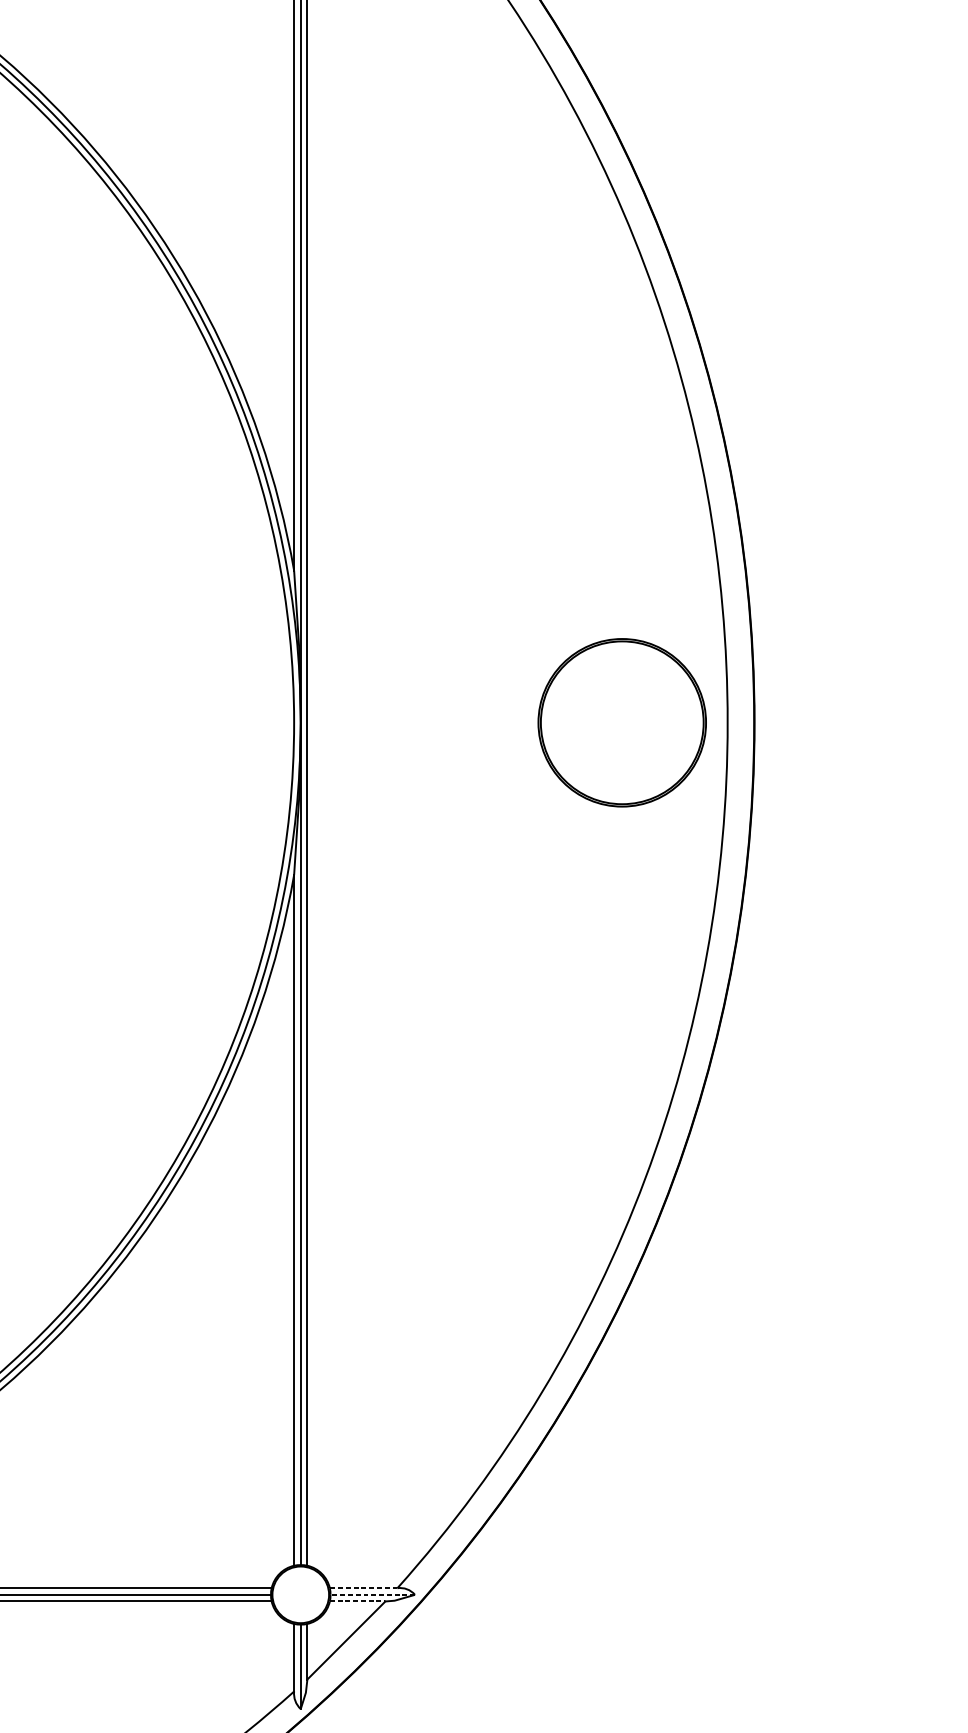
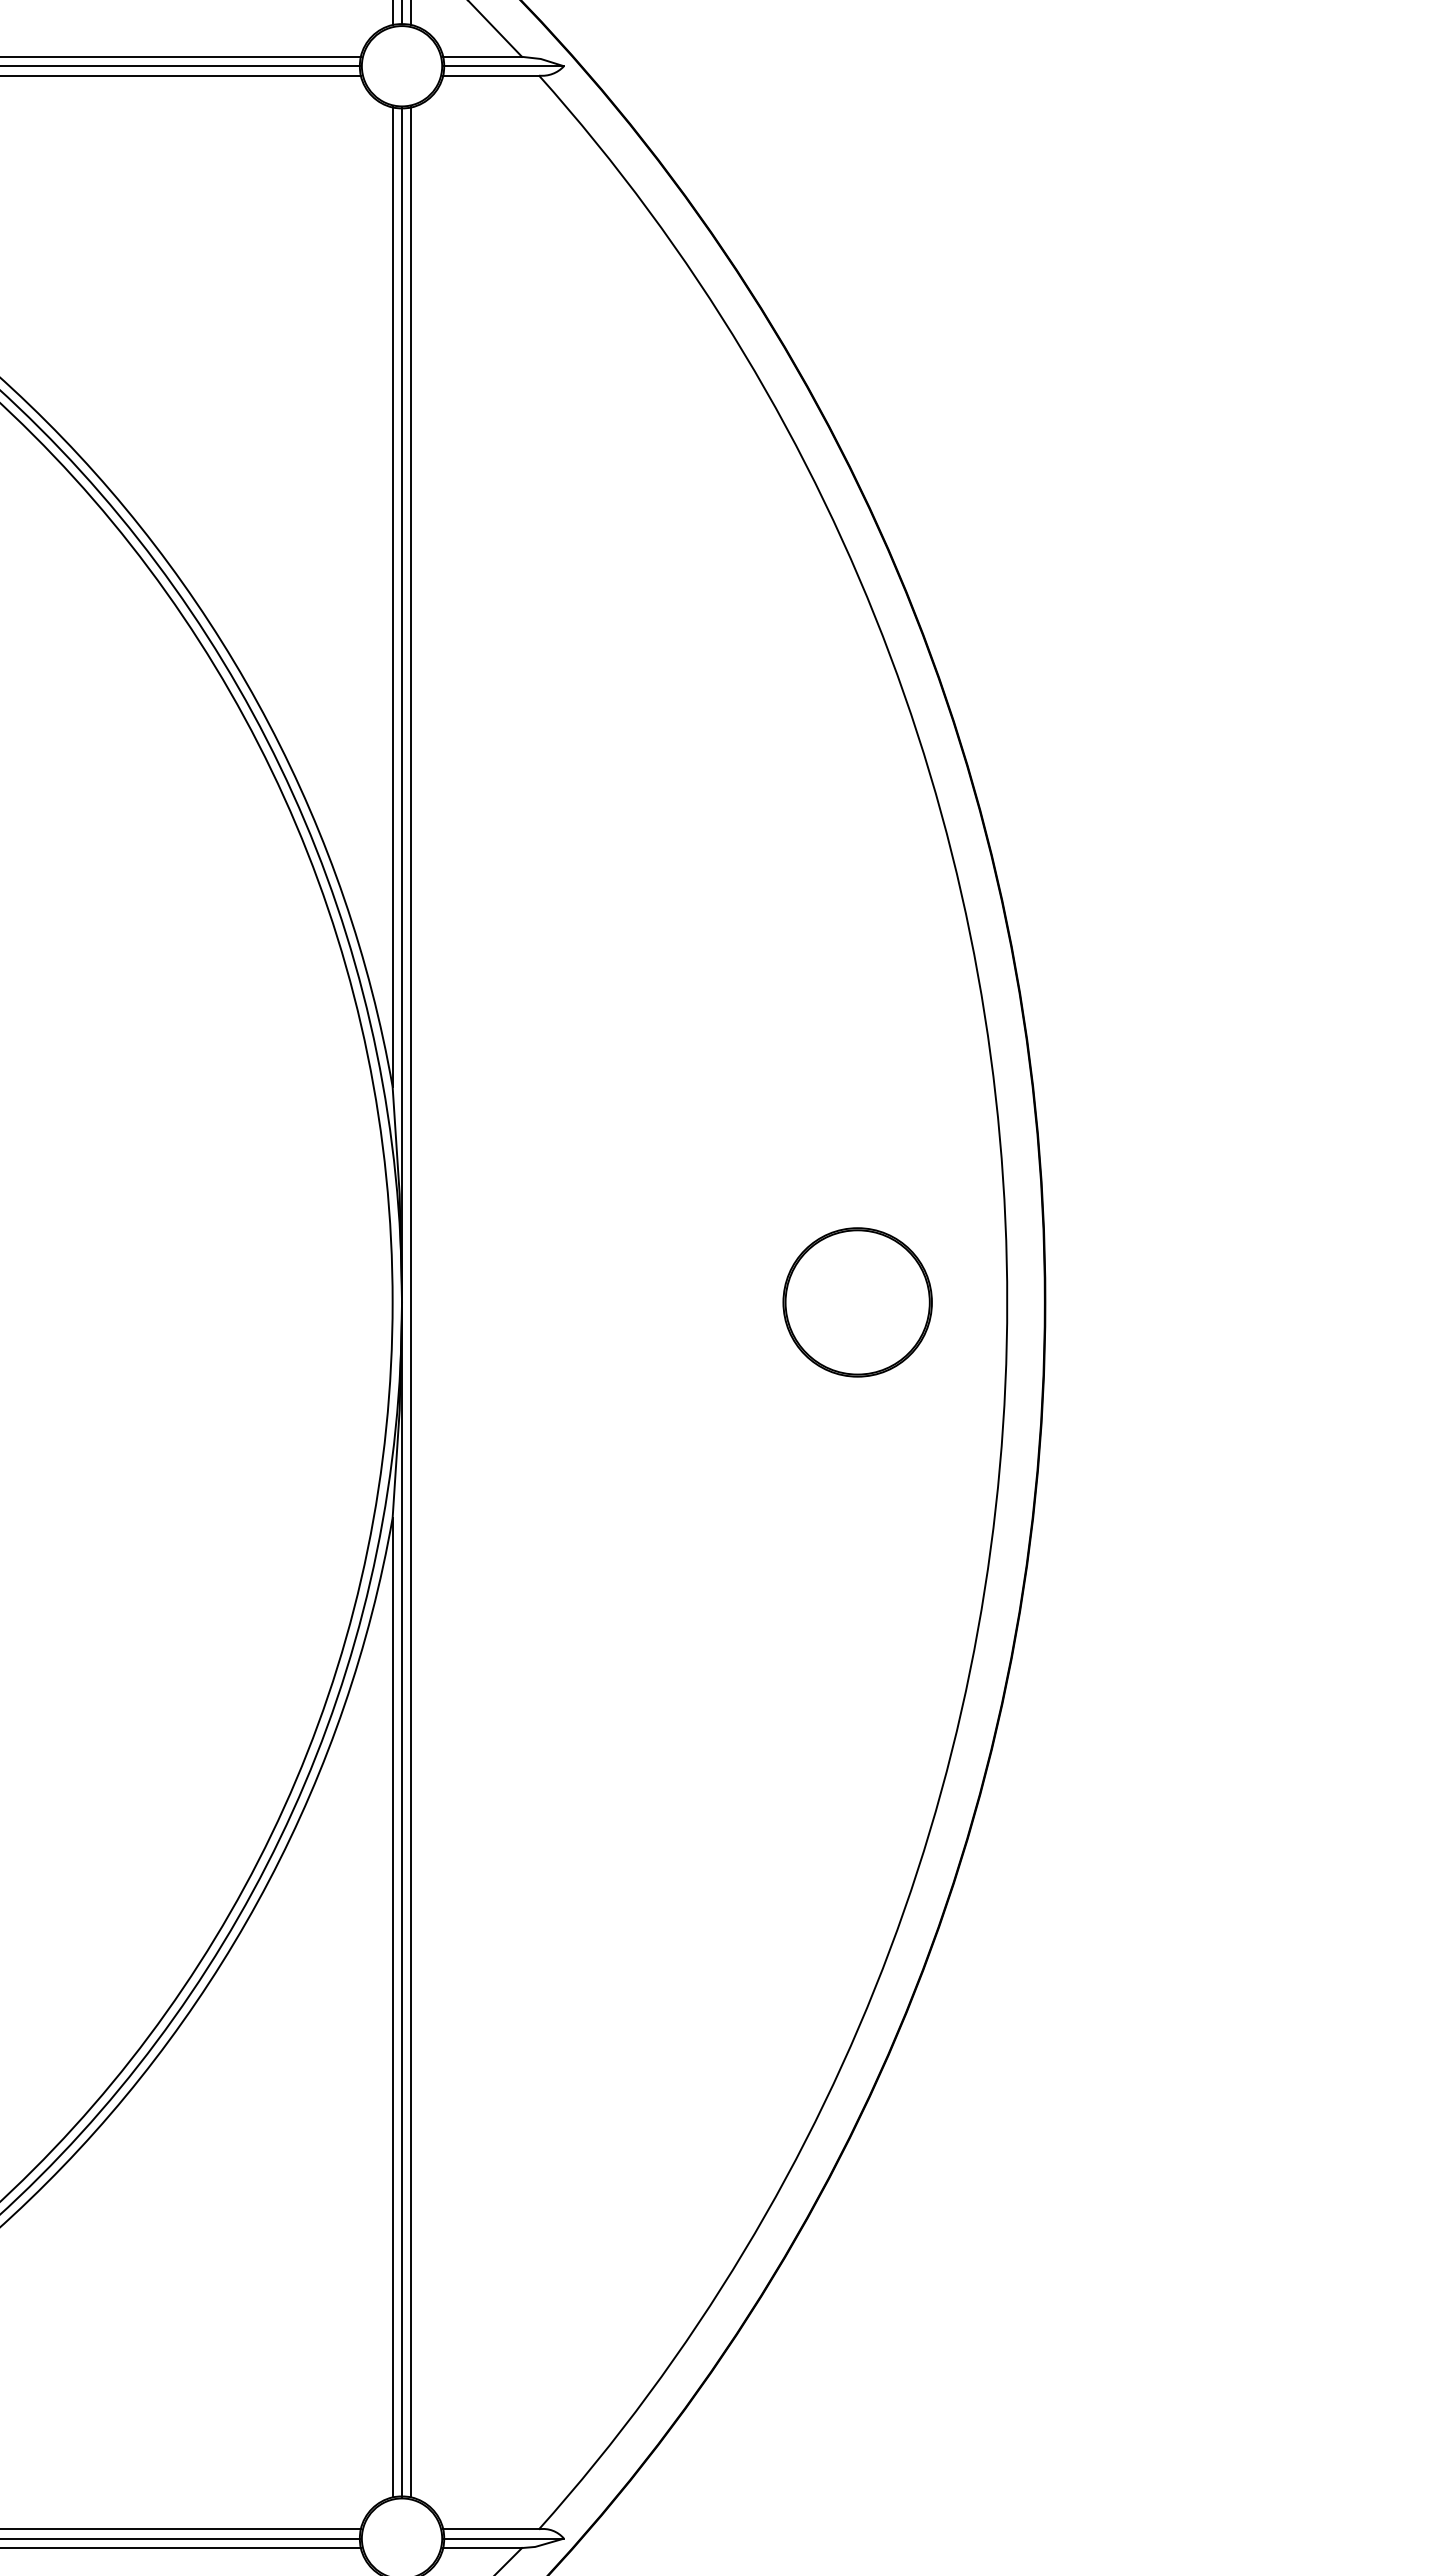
part: (622, 722) -> (857, 1302), size x0.62
line: (363, 1588) -> (491, 2529), dashed -> solid
line: (373, 1594) -> (504, 2538), dashed -> solid
line: (358, 1601) -> (483, 2548), dashed -> solid

